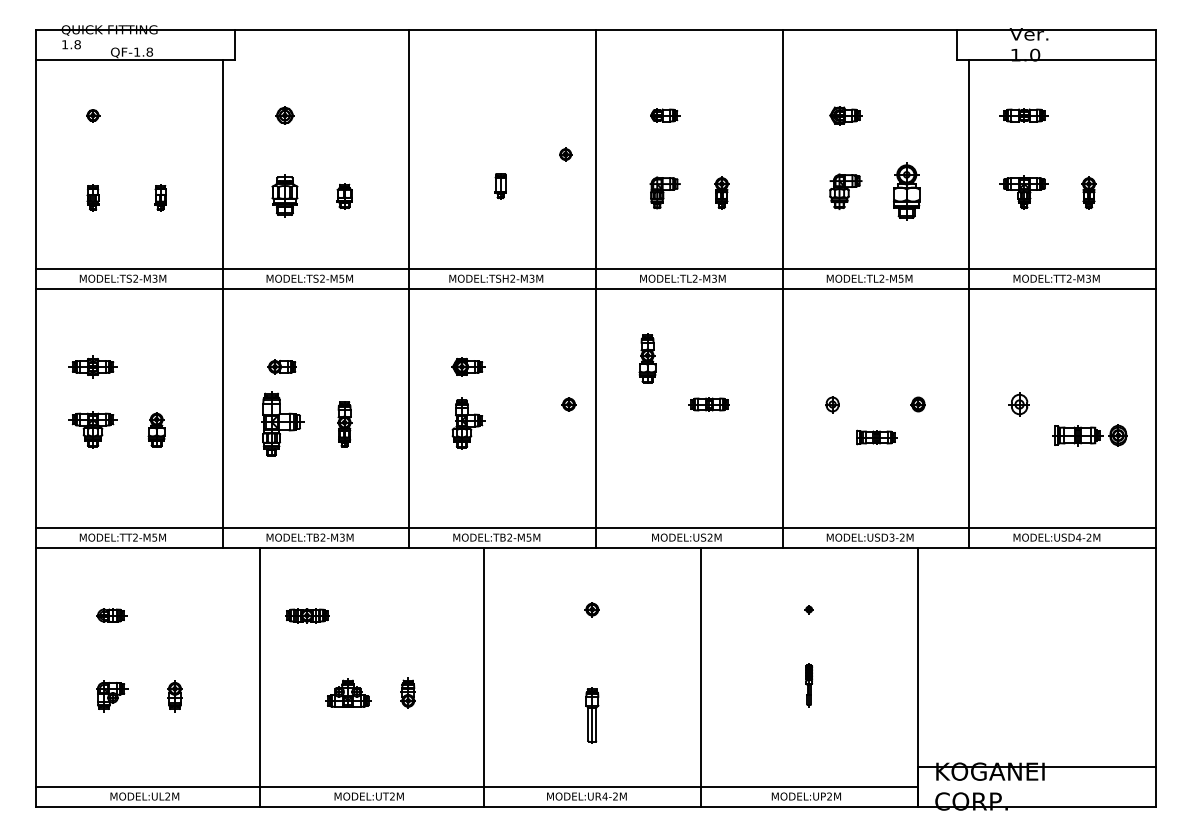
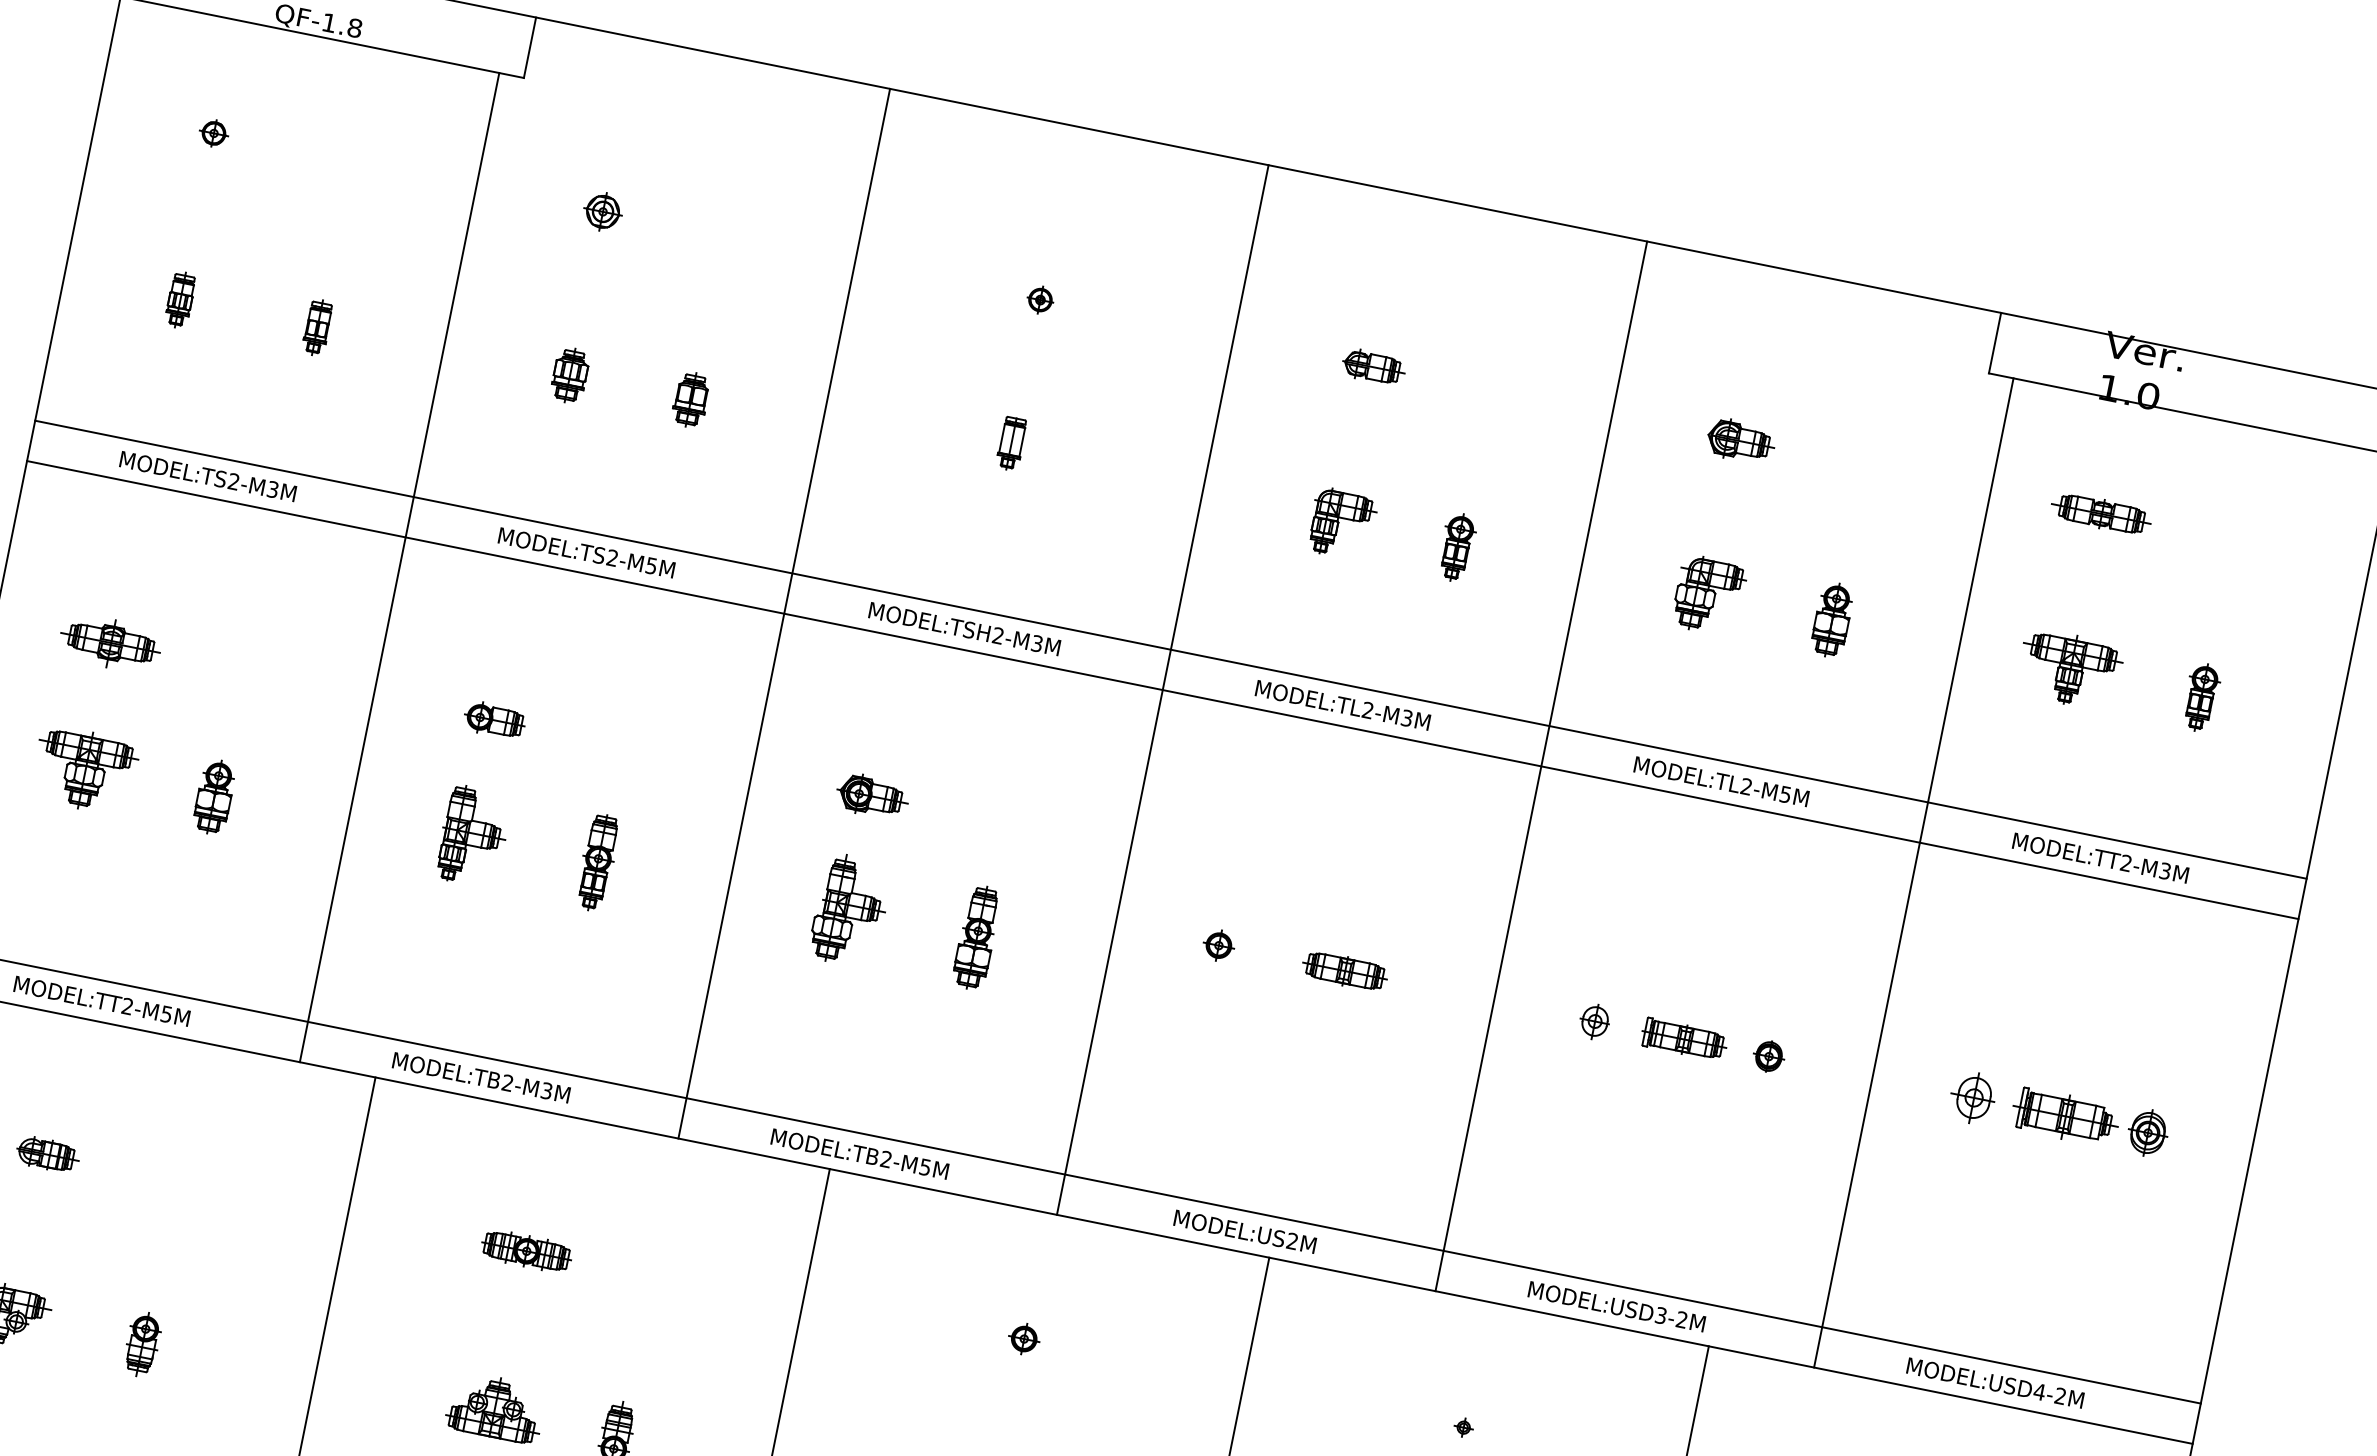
part: (565, 154) -> (1040, 299), moved
part: (906, 191) -> (1831, 619), size x0.62
part: (284, 196) -> (569, 375), size x0.62
part: (647, 358) -> (976, 936), moved
part: (568, 404) -> (1217, 945), moved
part: (283, 423) -> (474, 835), size x0.71
part: (1089, 435) -> (2089, 1121), moved
part: (876, 437) -> (1684, 1039), moved
part: (307, 615) -> (527, 1251), moved

